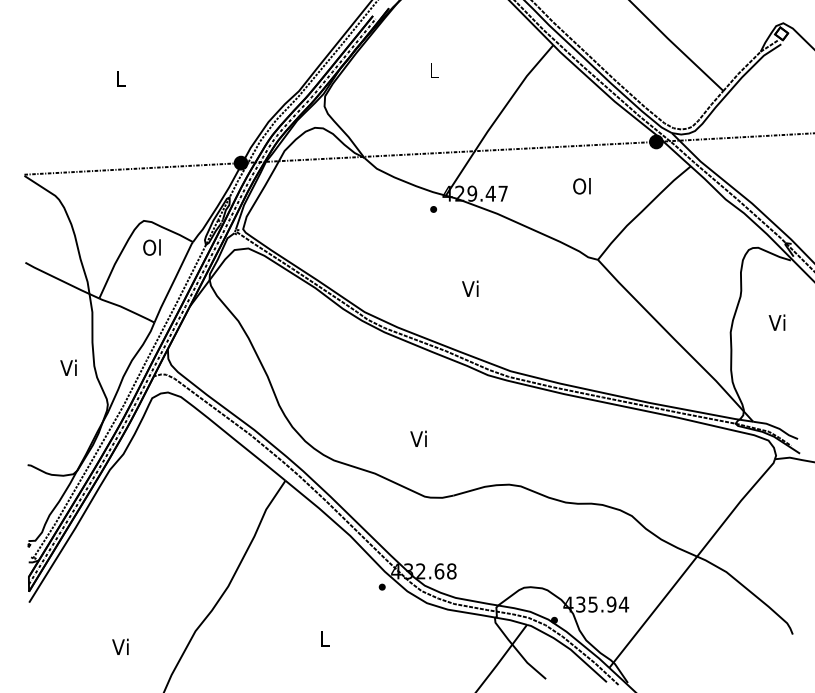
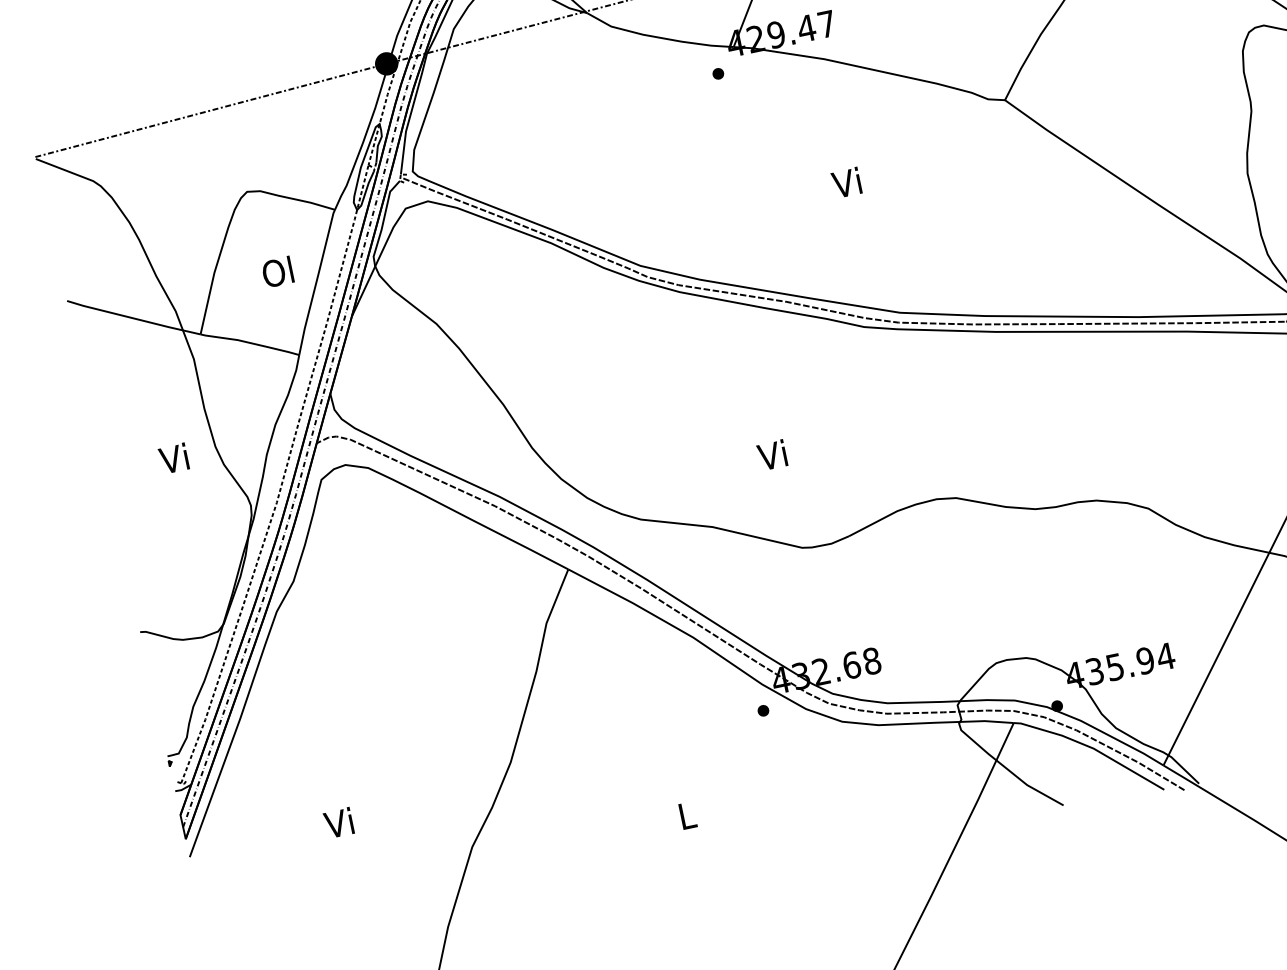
text: (151, 247) -> (276, 272), moved
text: (470, 288) -> (846, 182), moved
text: (120, 646) -> (338, 822), moved

